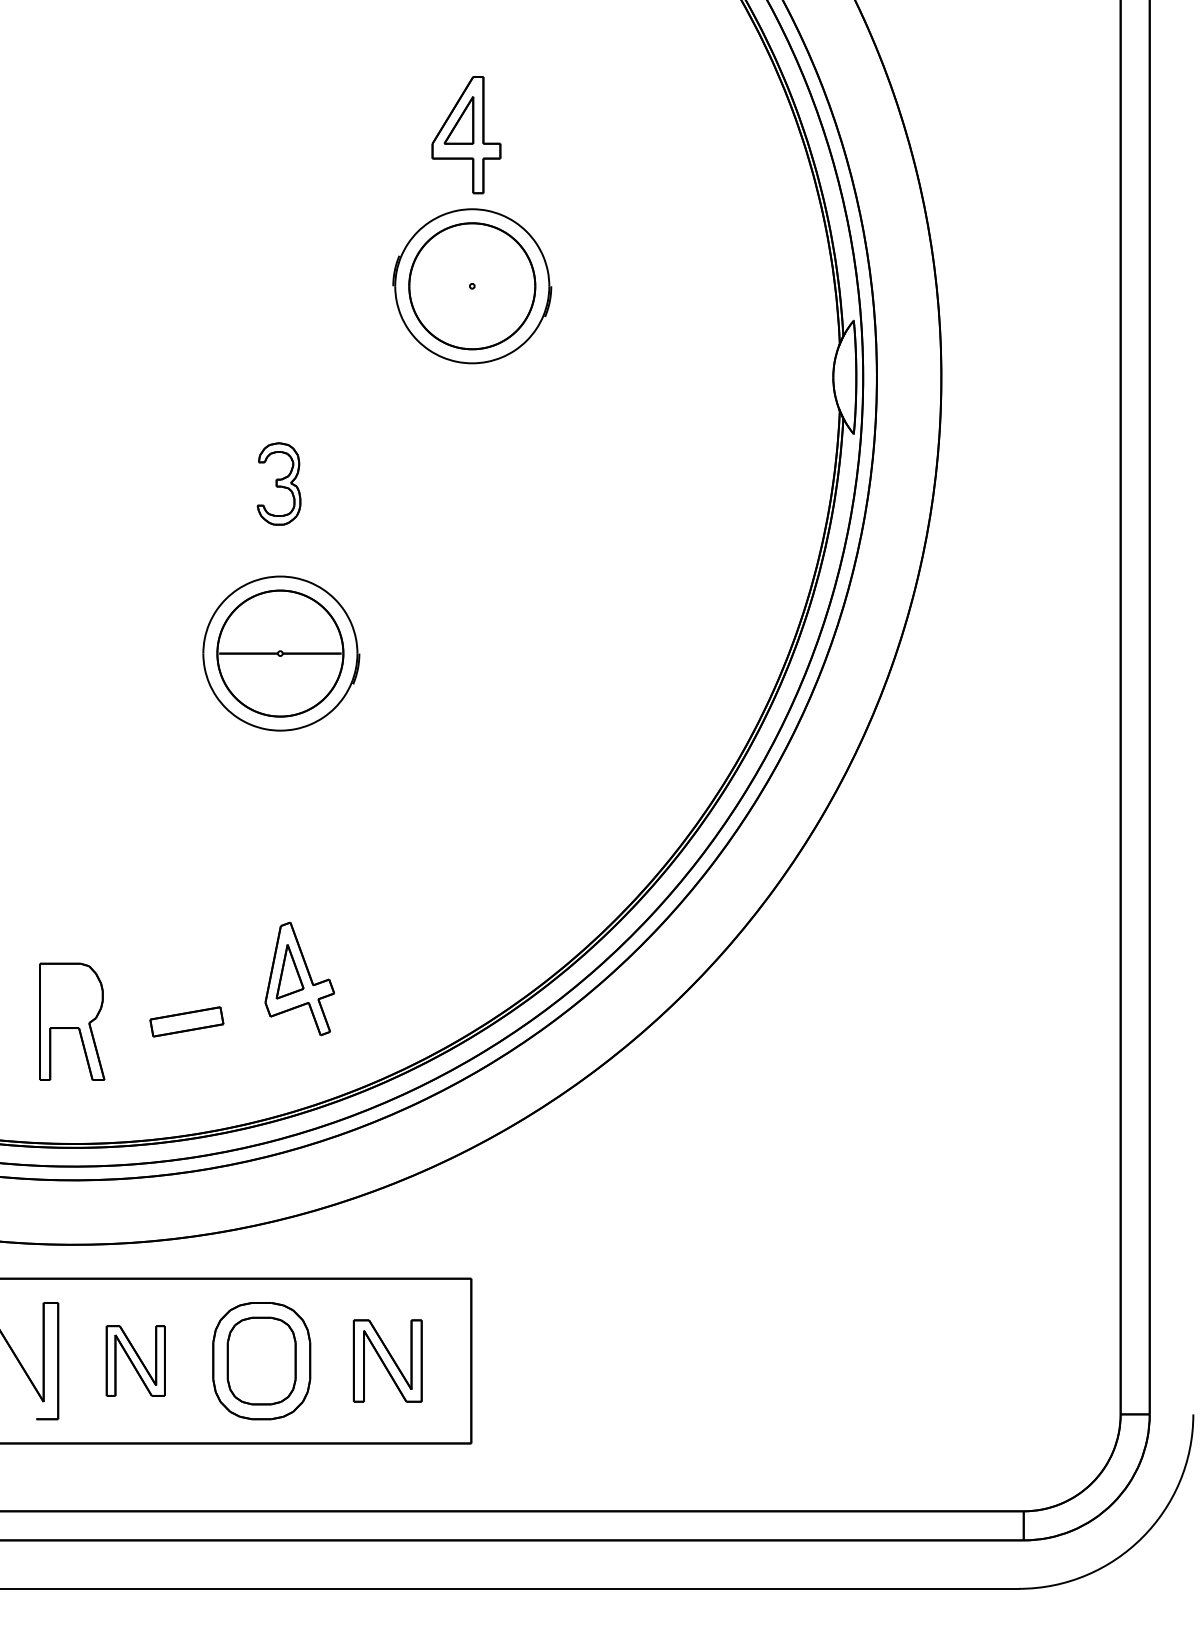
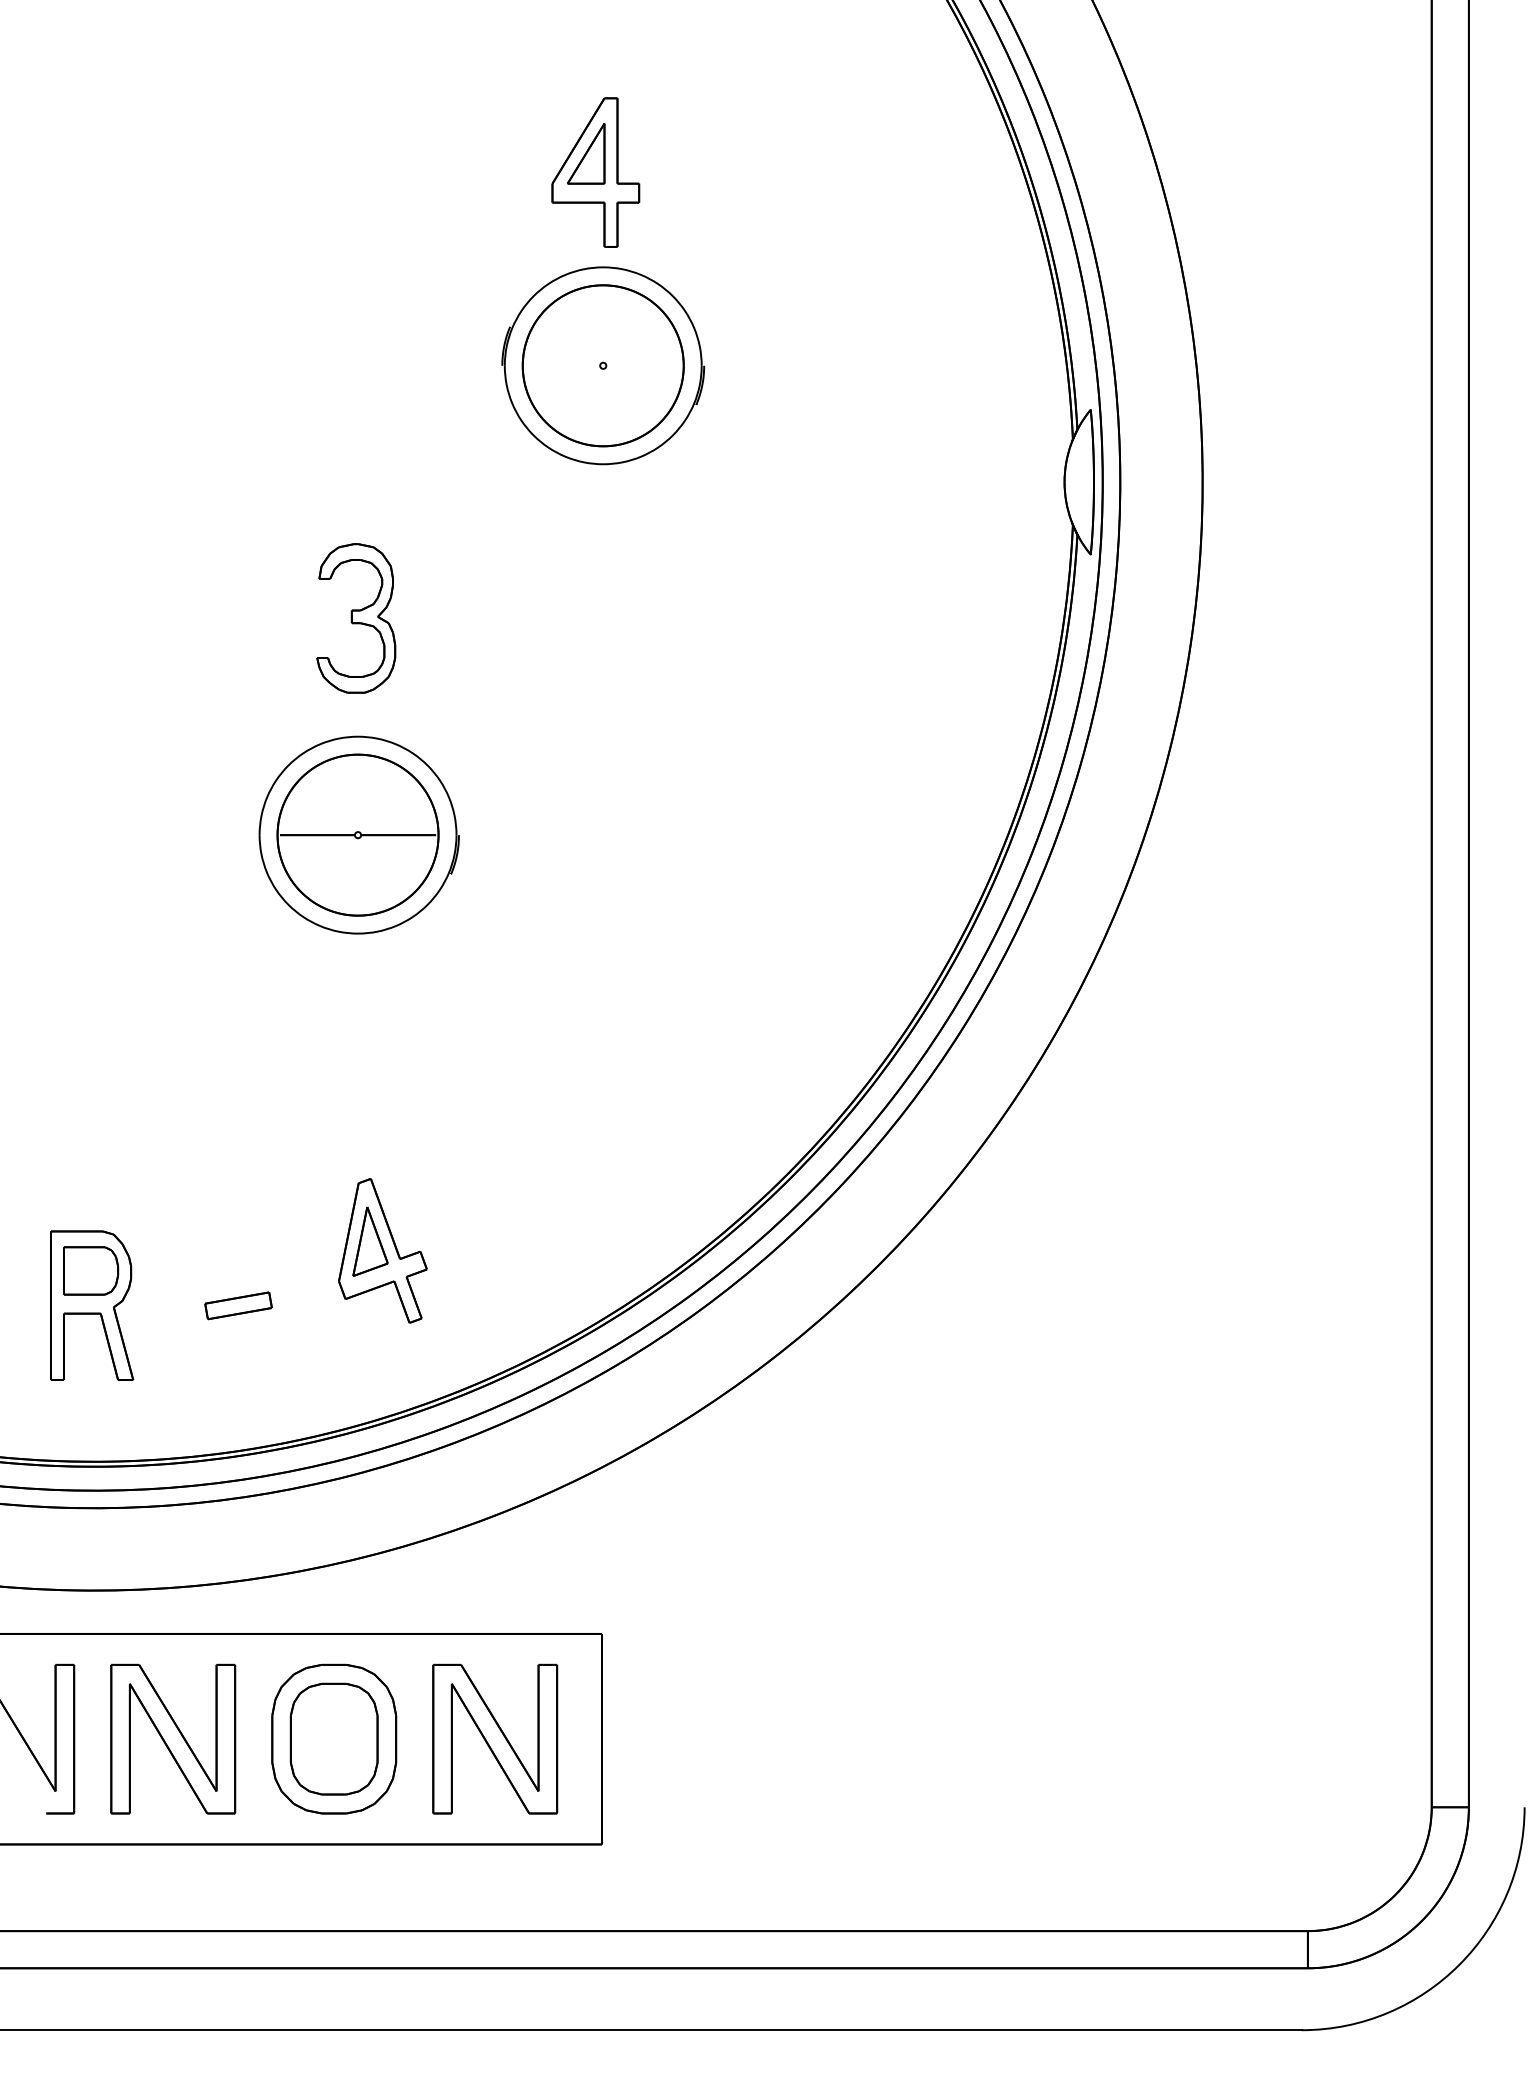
part: (279, 484) -> (356, 618), size x1.43
part: (71, 994) -> (91, 1270), added
part: (186, 1021) -> (238, 1305), size x0.71
part: (135, 1360) -> (173, 1738), size x1.67
part: (387, 1360) -> (495, 1738), size x1.43

